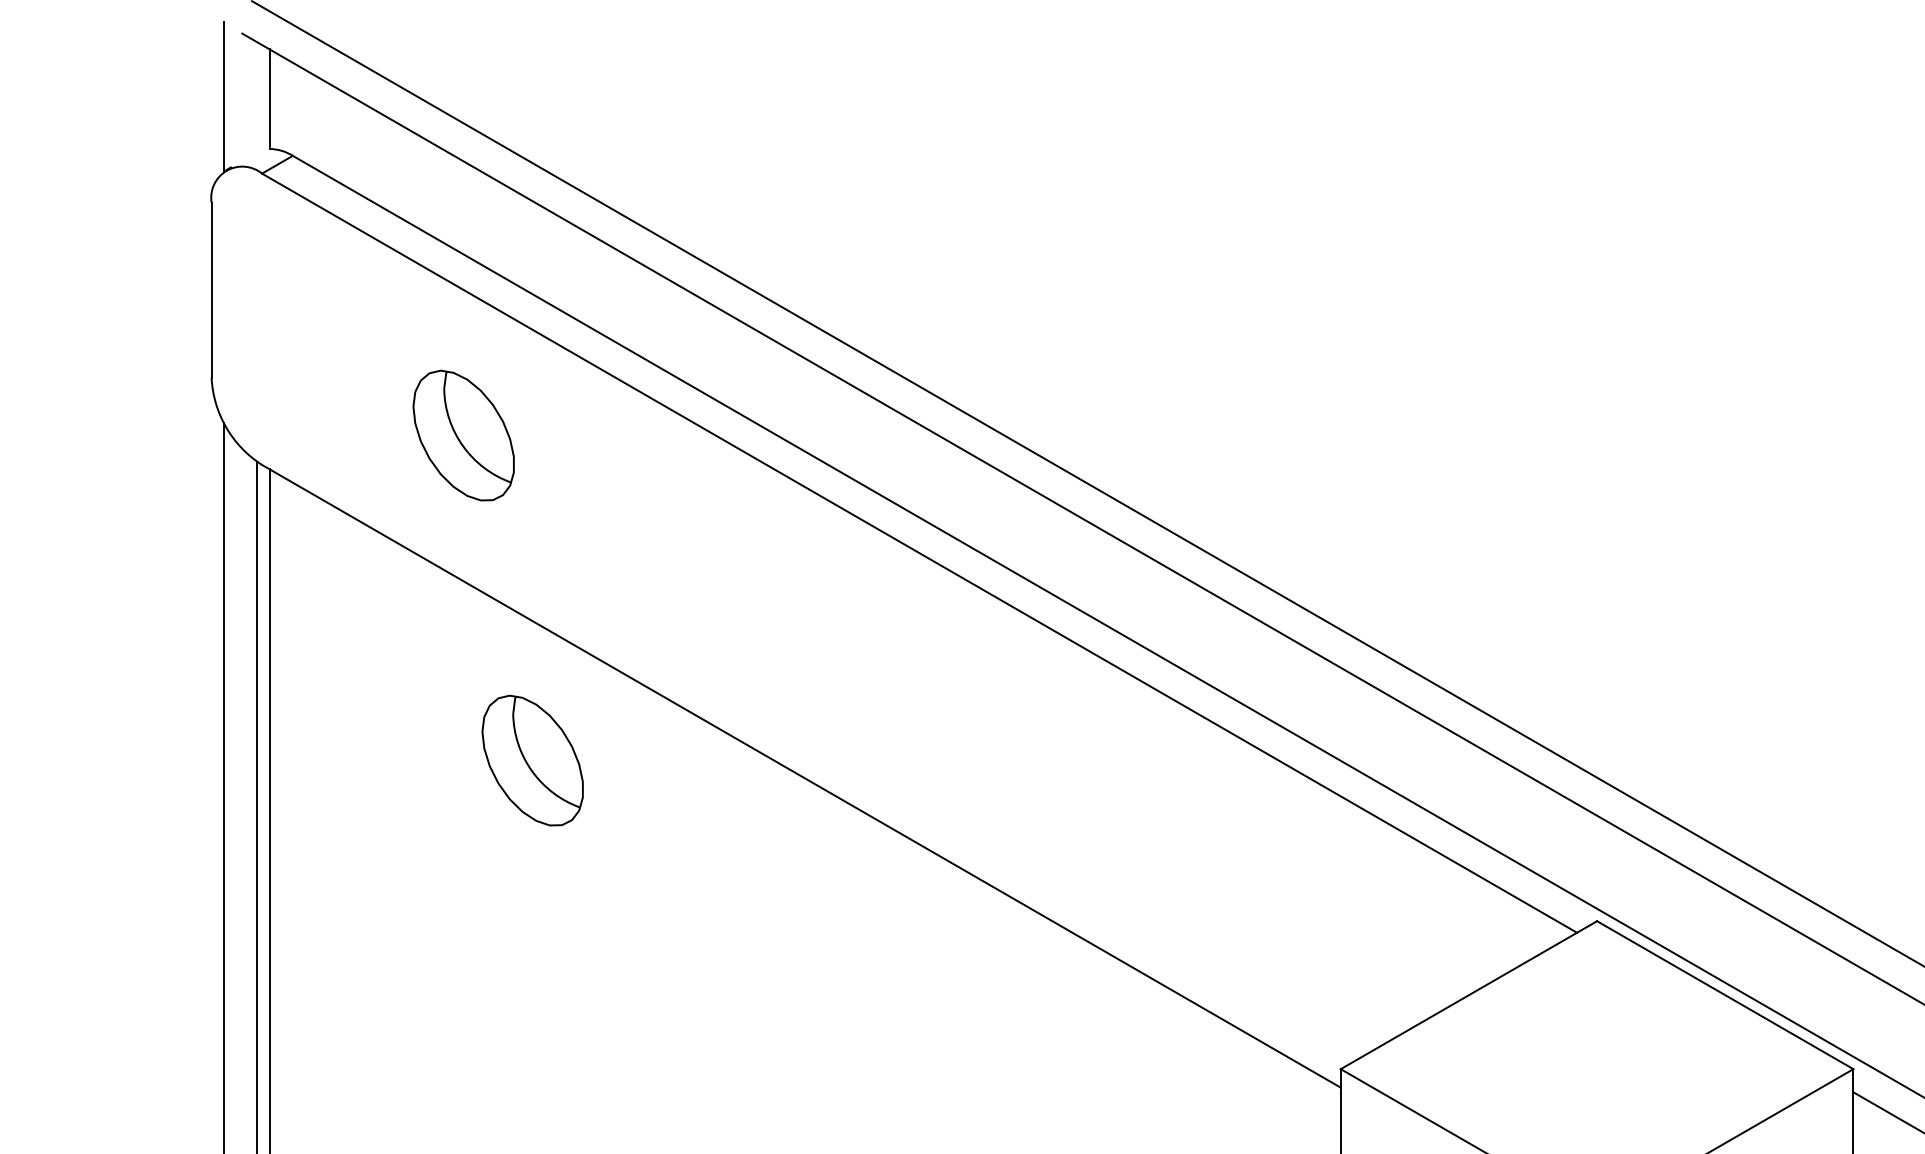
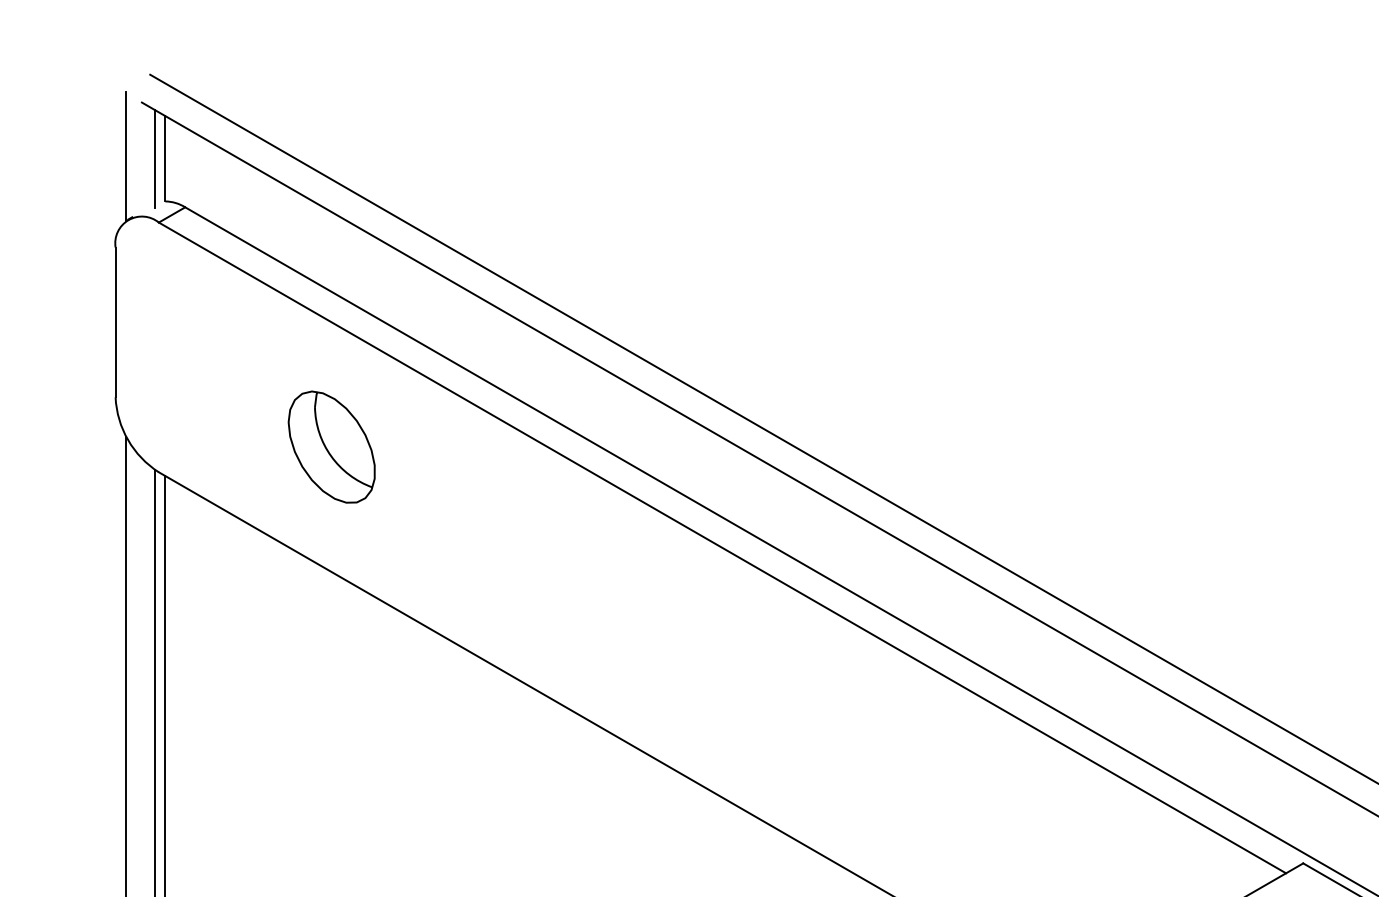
line: (257, 99) -> (154, 159), added
part: (532, 760) -> (390, 725), removed

